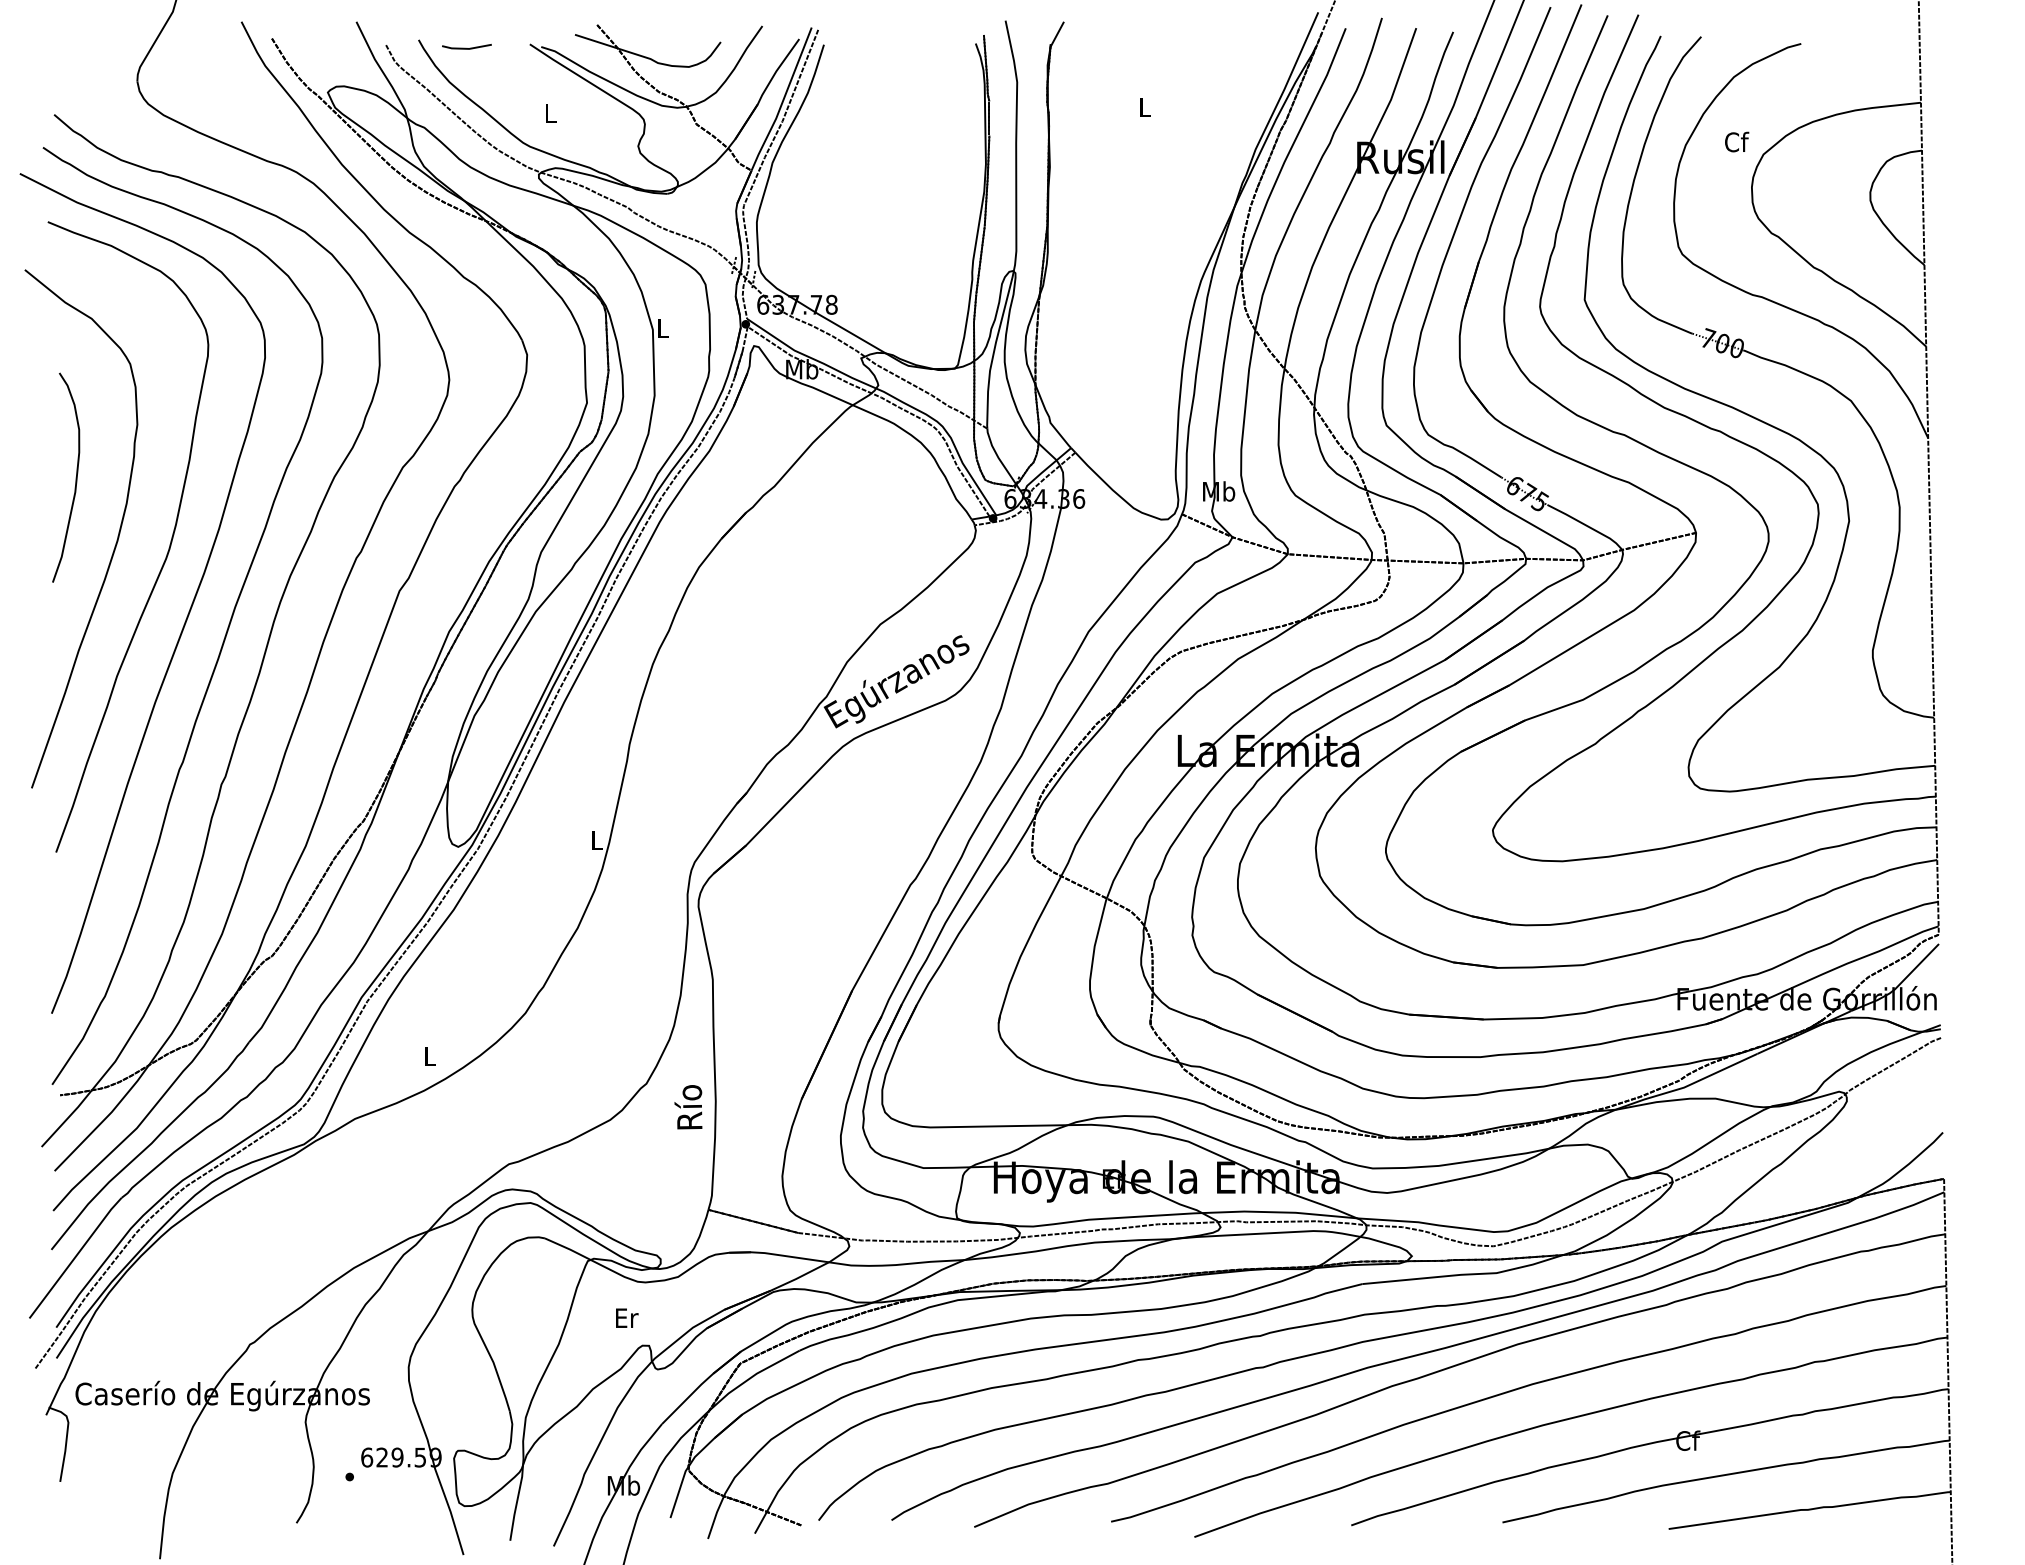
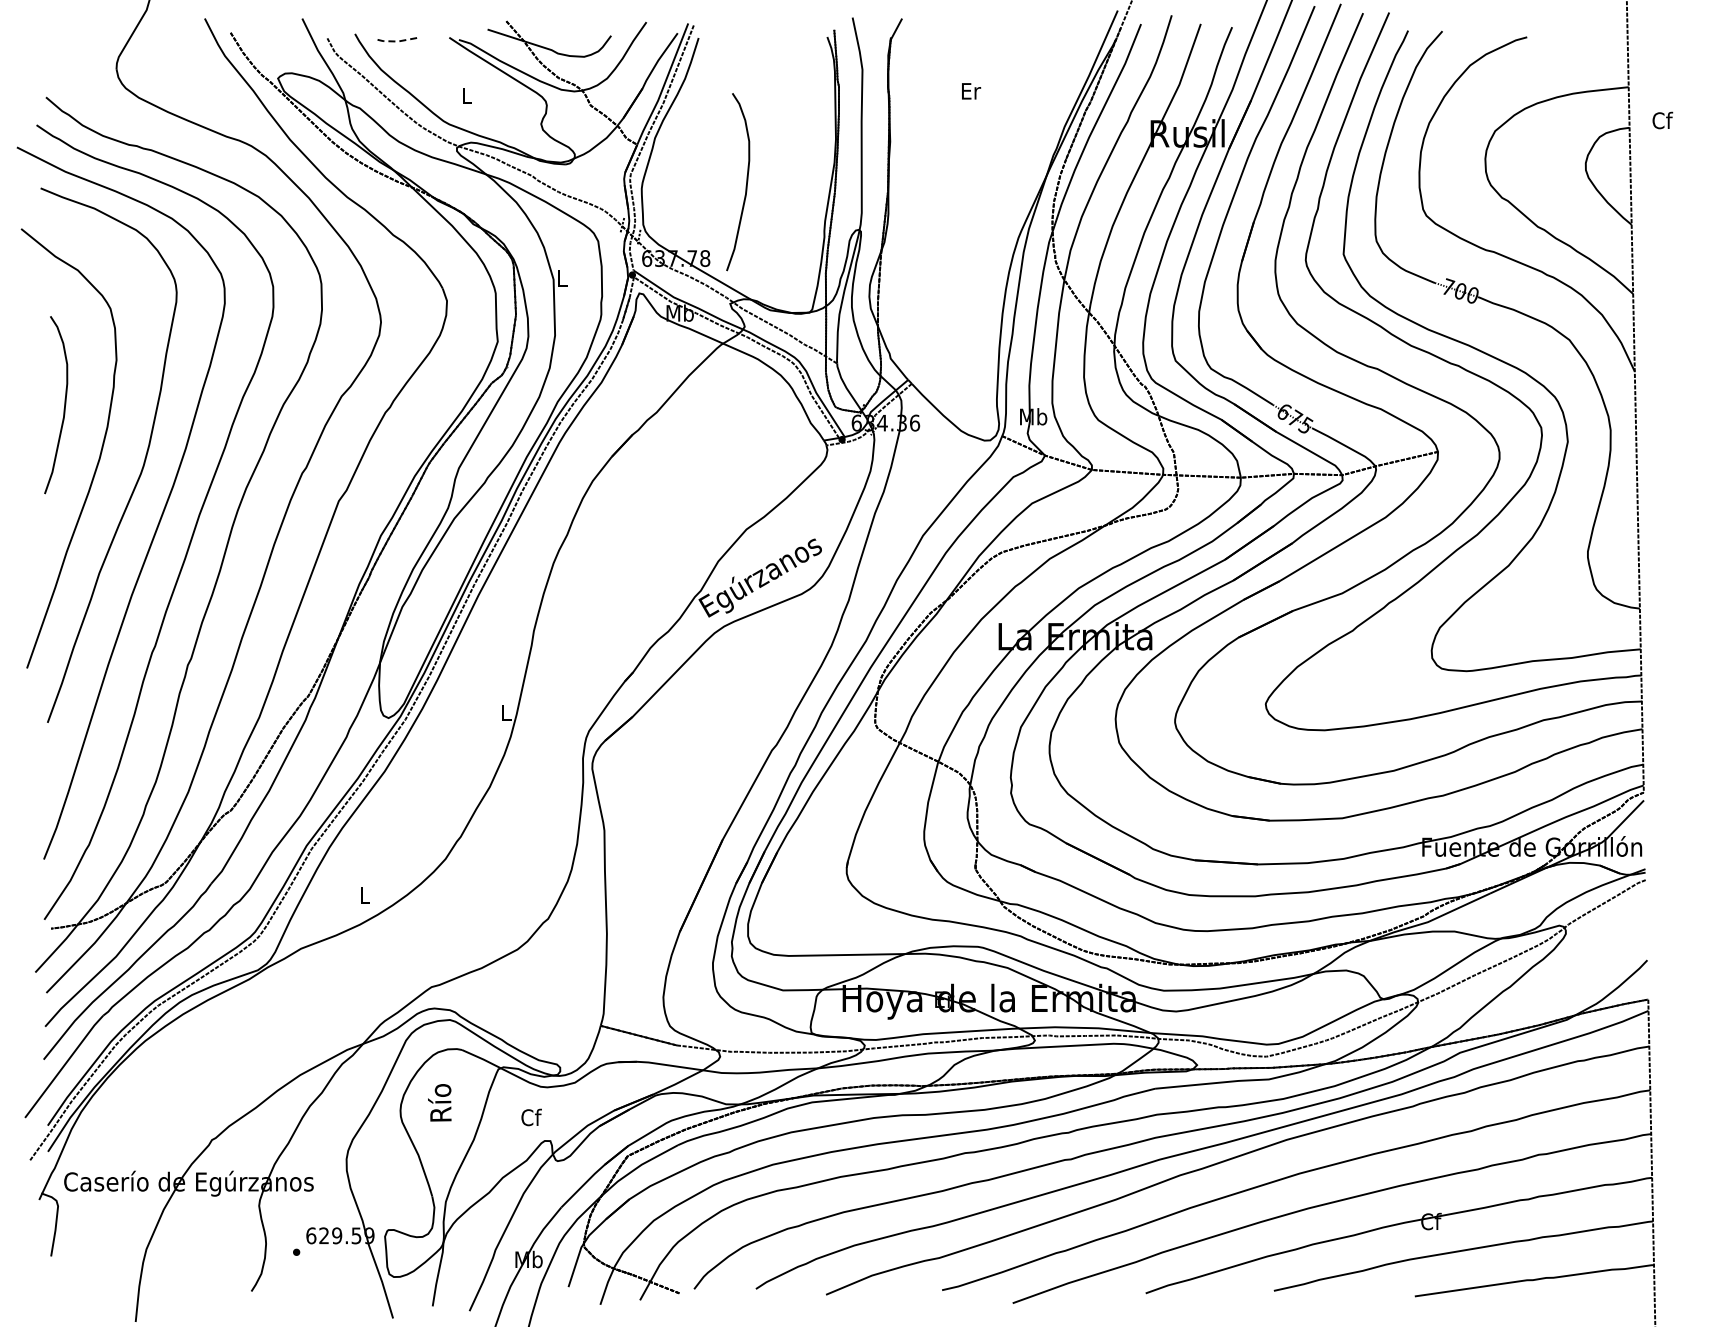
line: (467, 48) -> (396, 41), solid -> dashed
text: (1145, 107) -> (971, 91), L -> Er
text: (1736, 142) -> (1662, 120), moved
curve: (879, 218) -> (745, 185), added
text: (688, 1106) -> (439, 1102), moved
text: (626, 1317) -> (531, 1117), Er -> Cf

